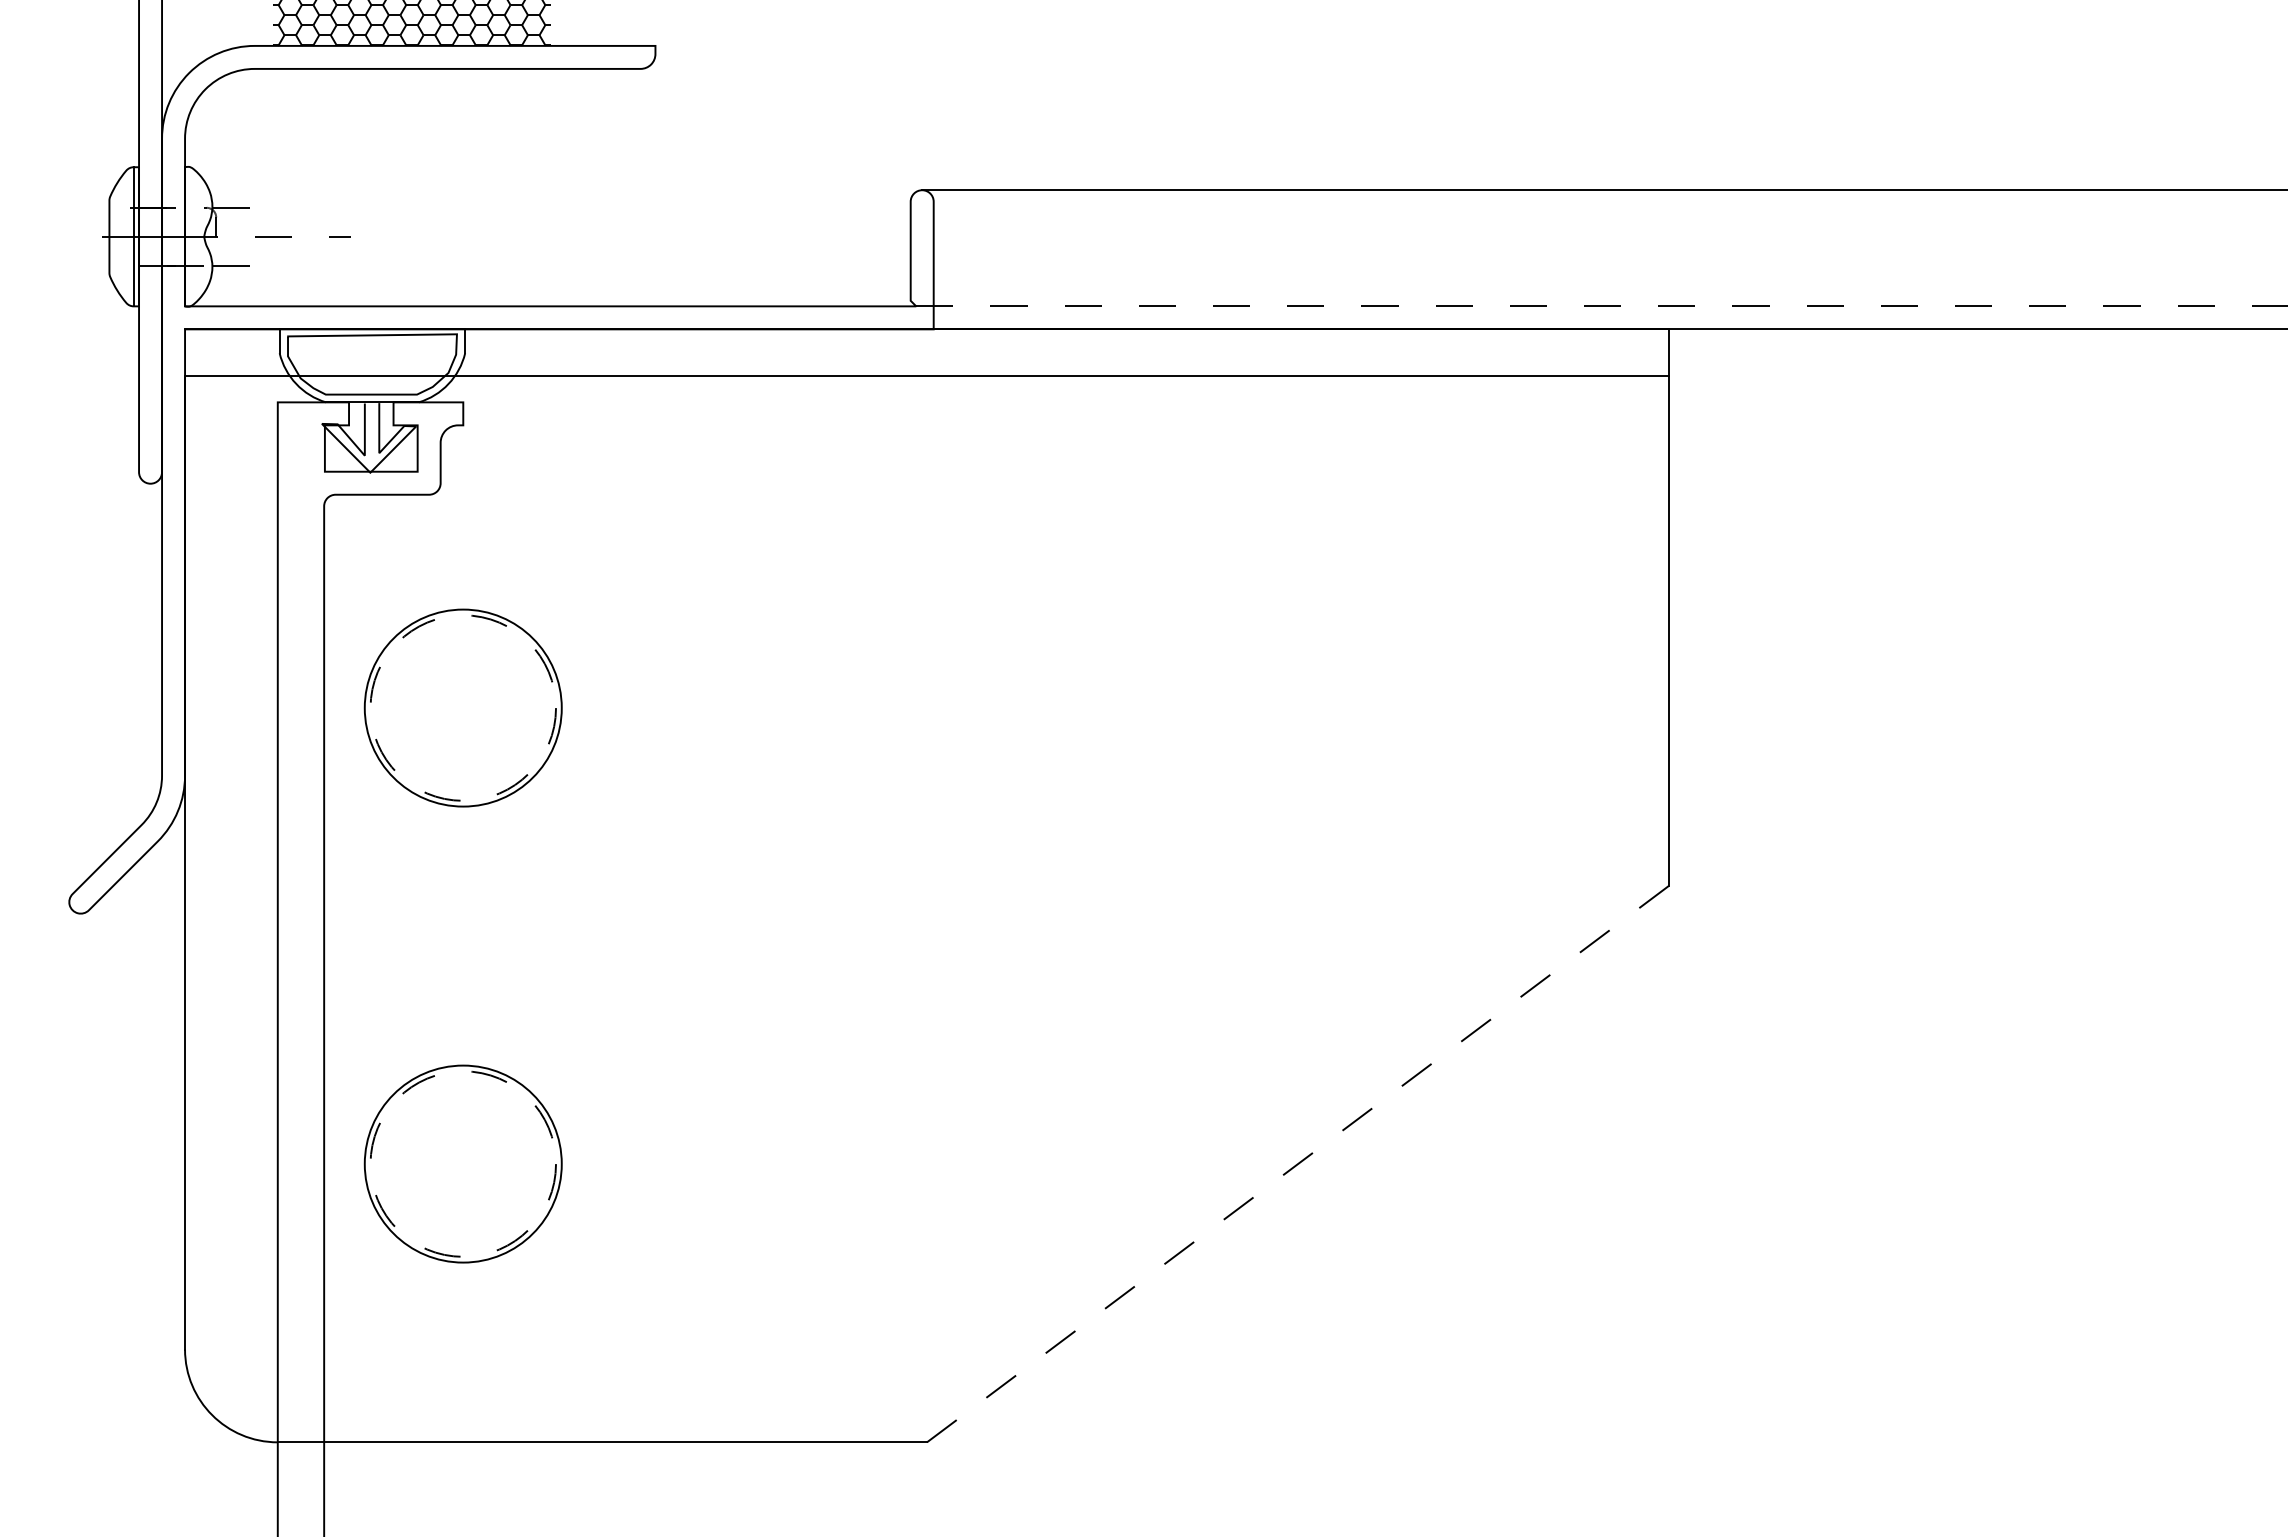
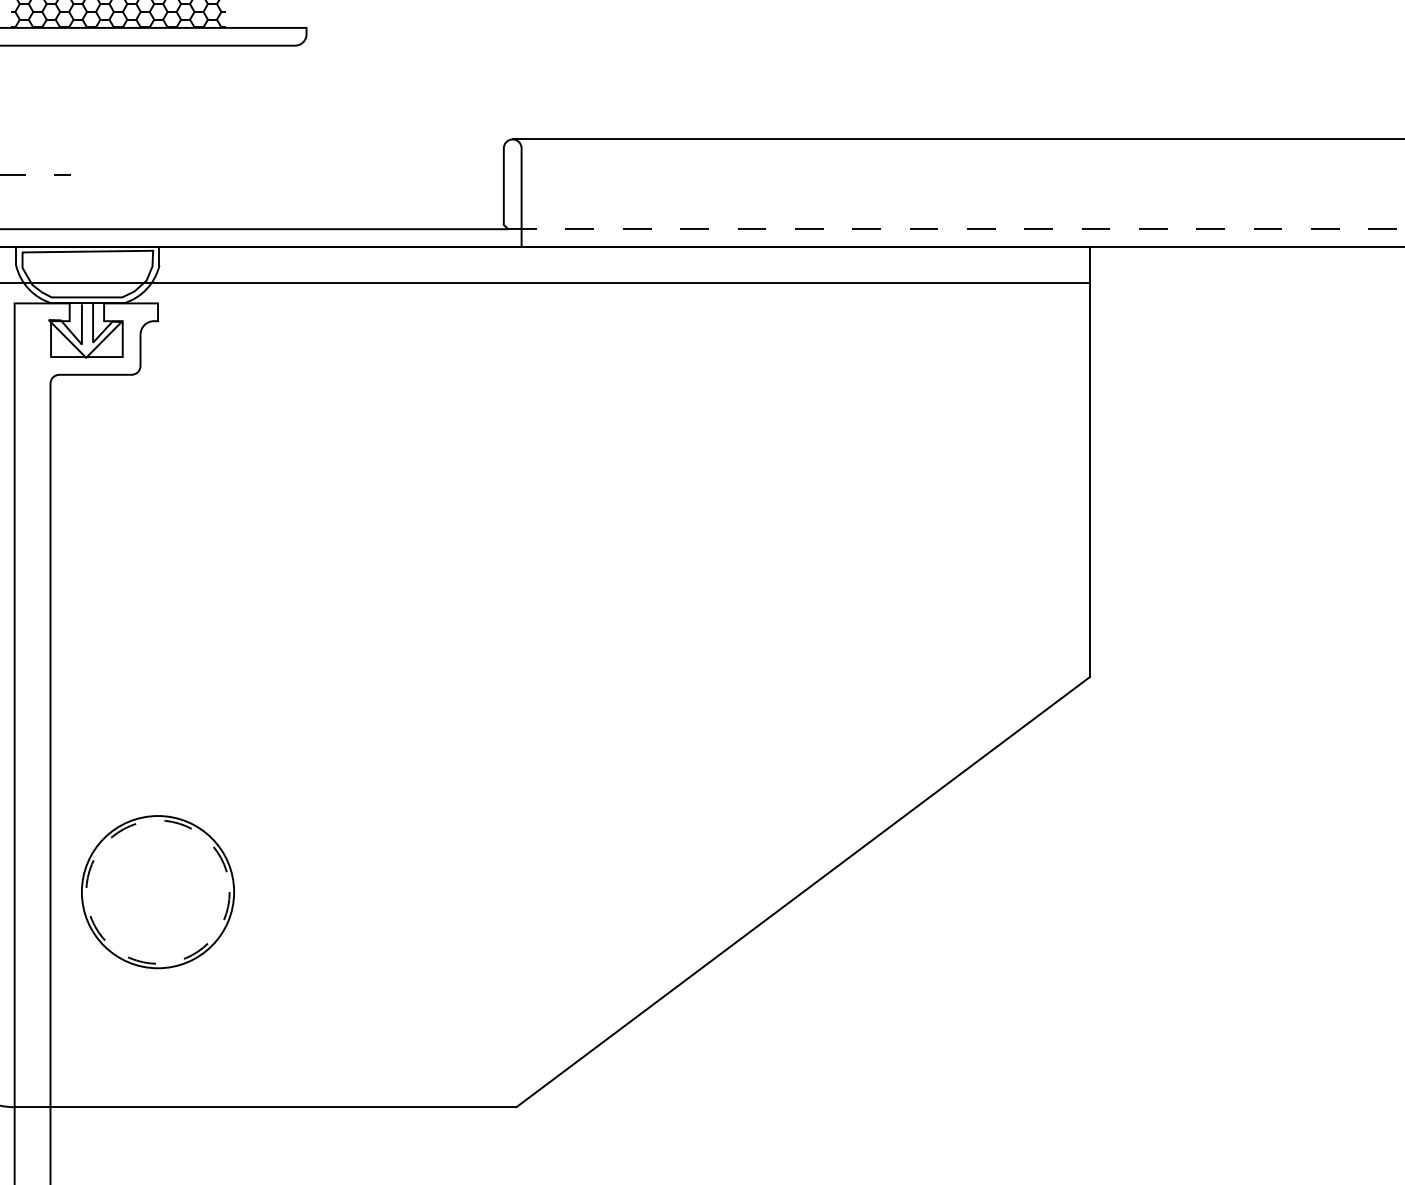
part: (462, 707) -> (157, 539), removed
line: (1298, 1164) -> (803, 892), dashed -> solid

